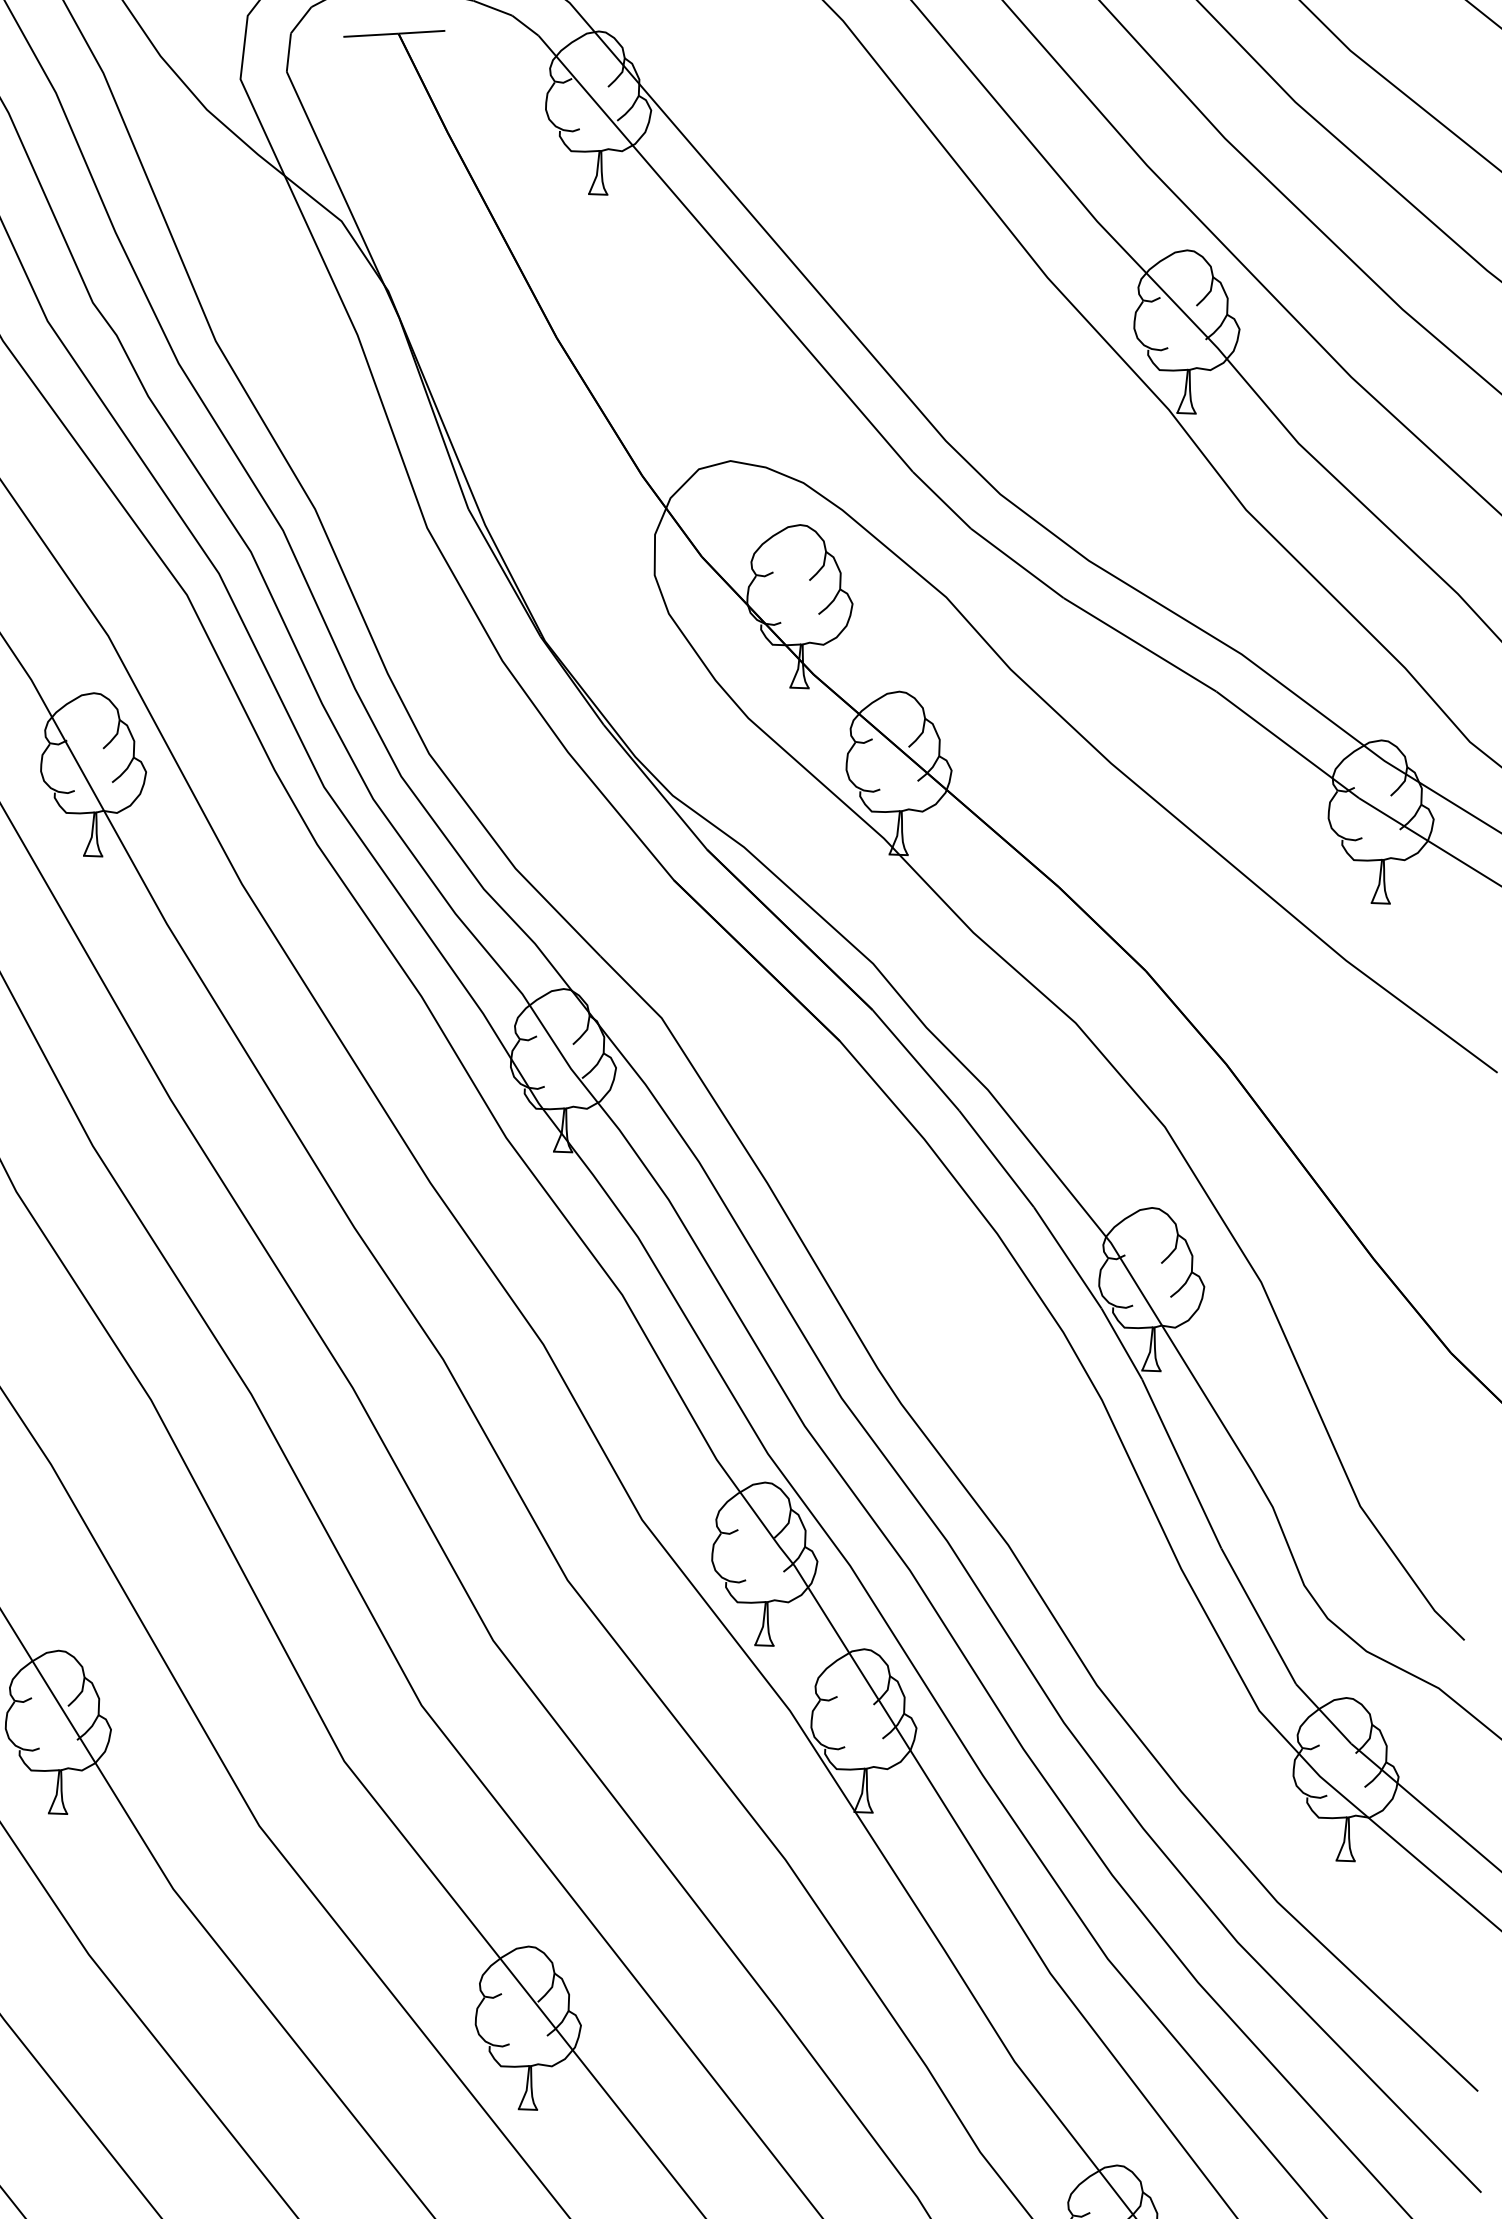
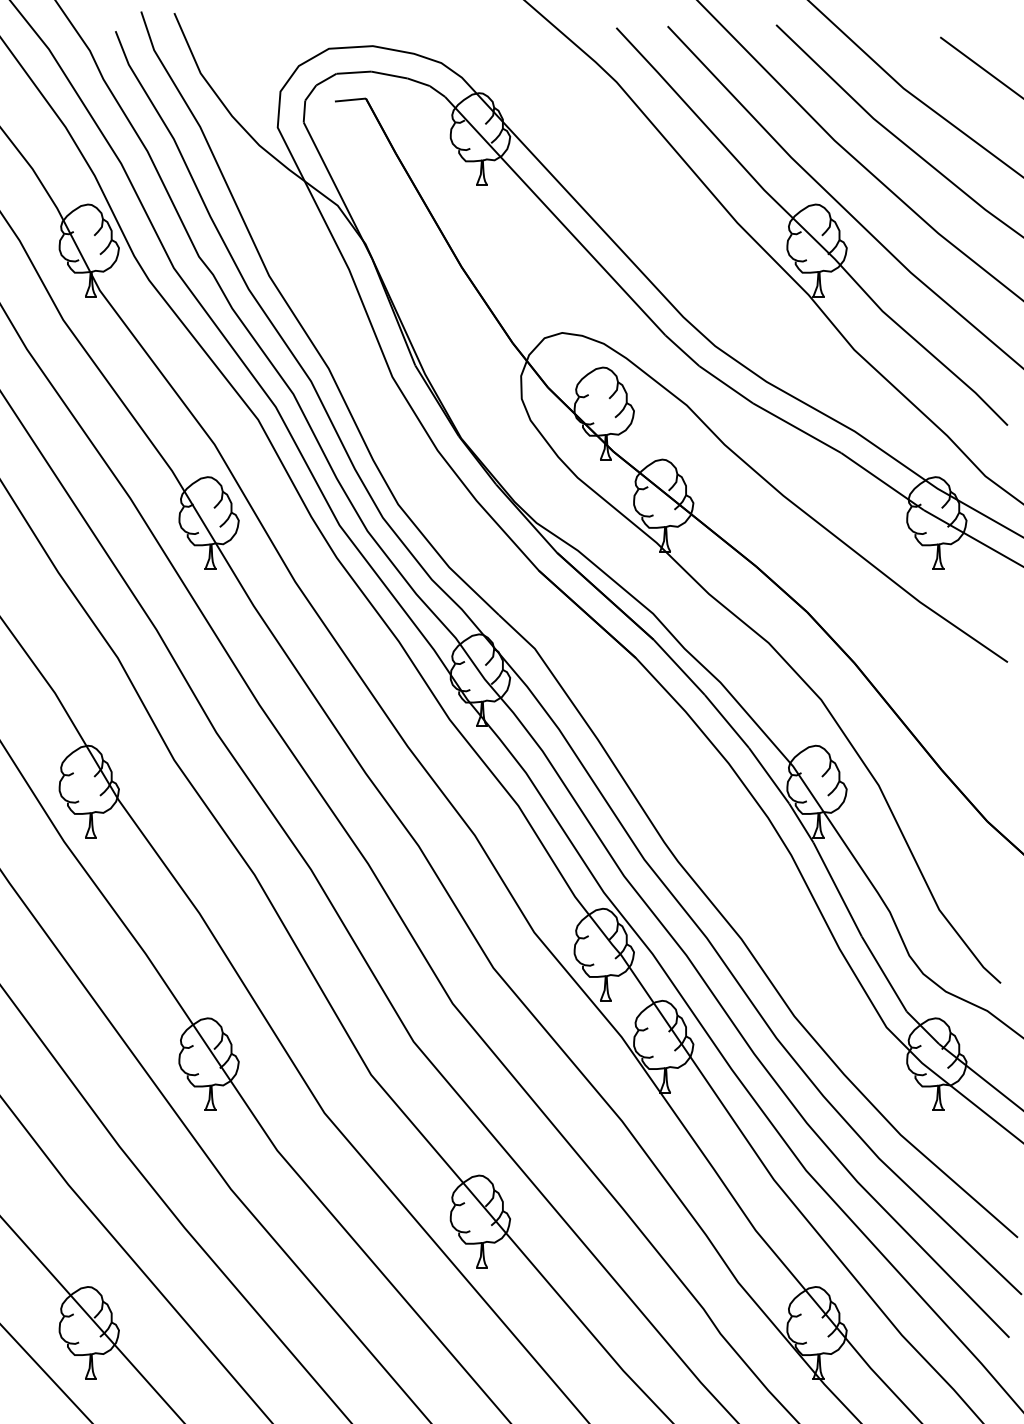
line: (422, 32) -> (379, 97), removed

